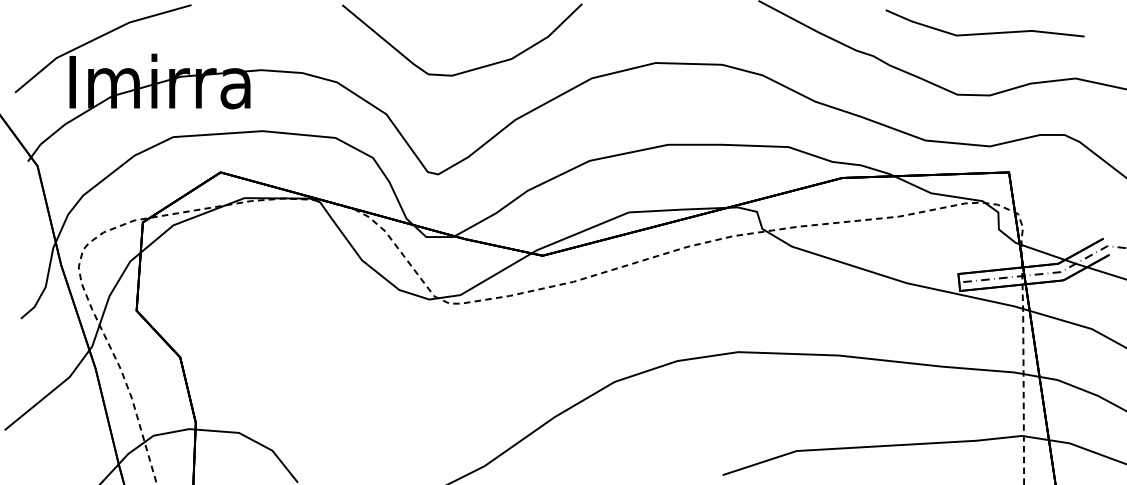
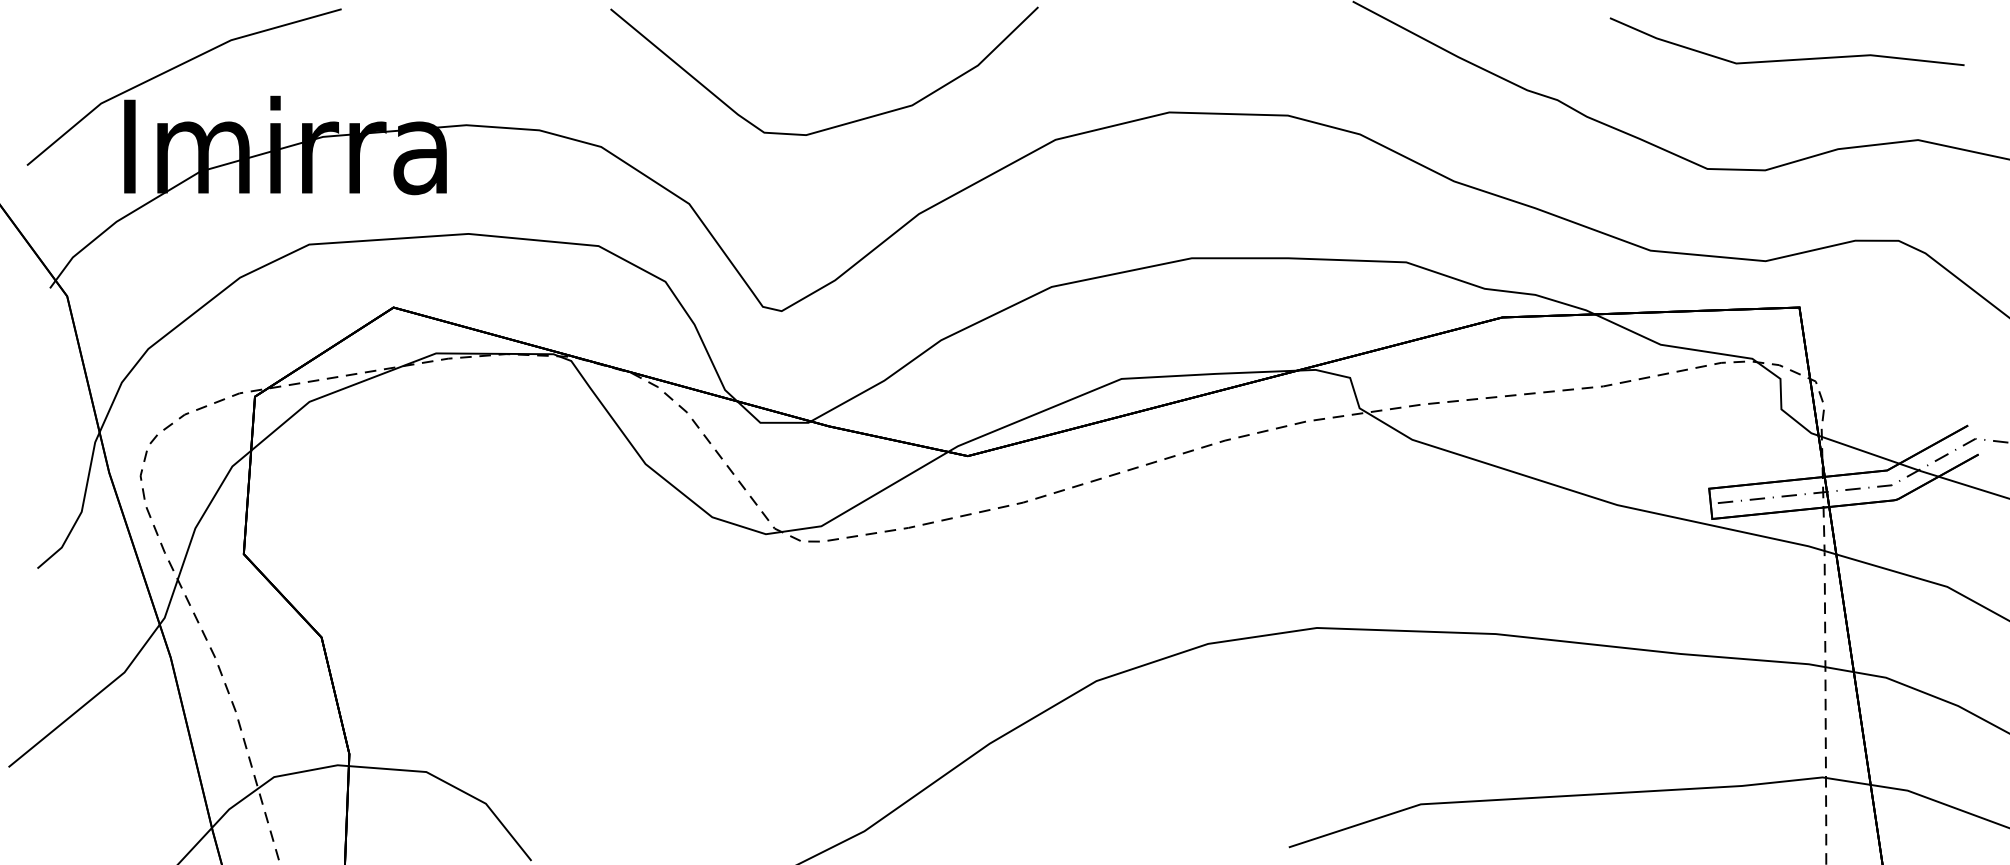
line: (985, 32) -> (1787, 58), moved

